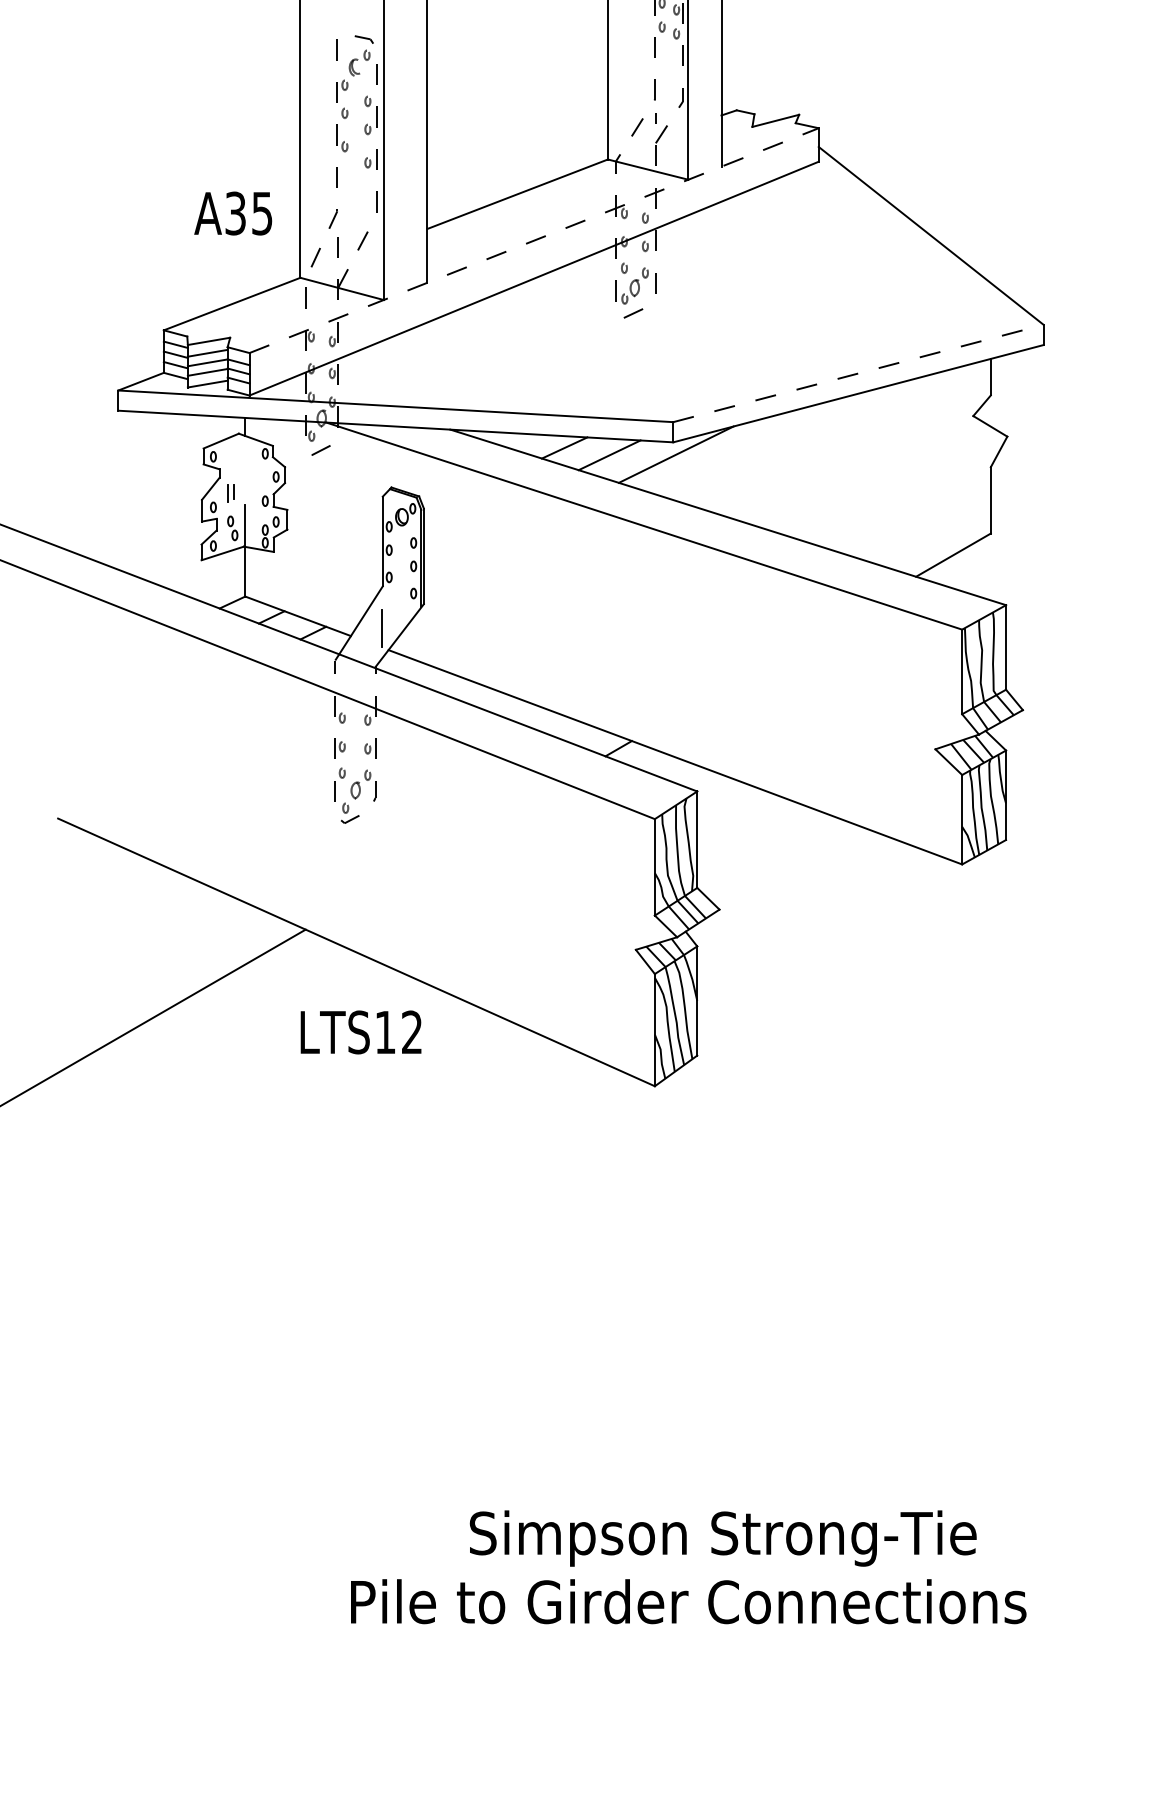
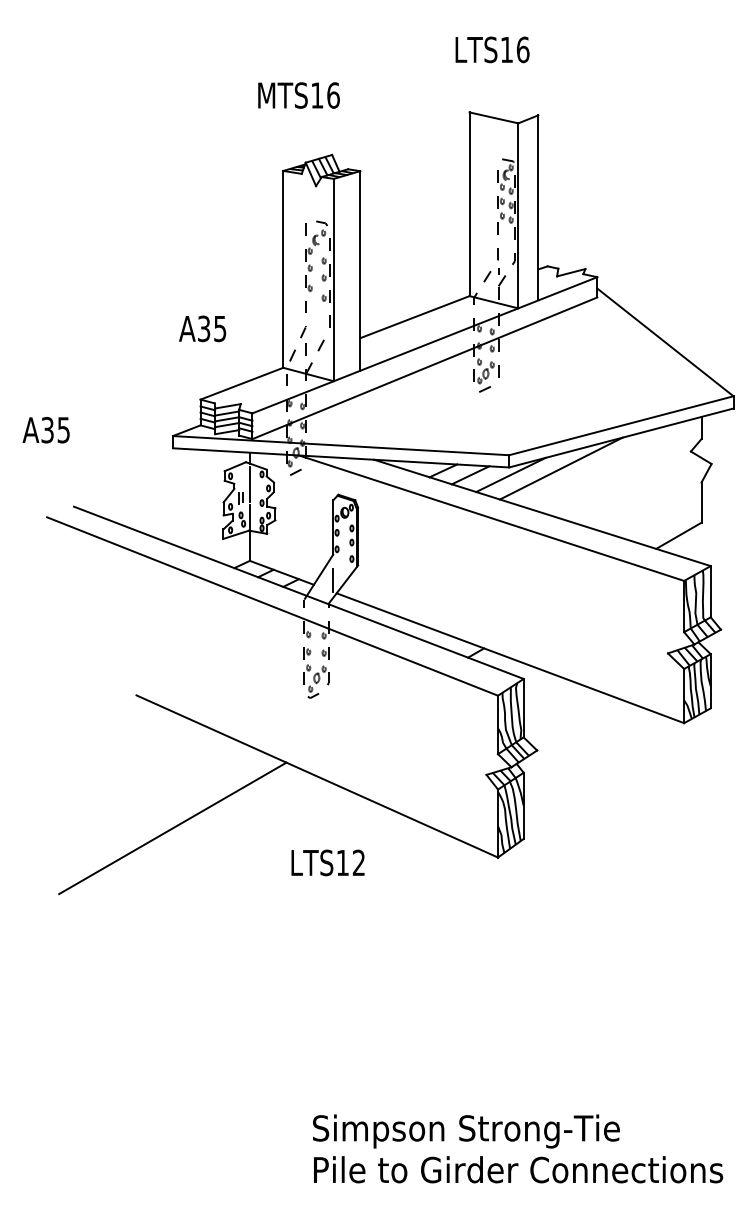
text: (233, 212) -> (202, 328), moved
line: (535, 240) -> (425, 345), dashed -> solid
line: (858, 373) -> (621, 425), dashed -> solid
line: (758, 444) -> (560, 468), added
line: (244, 470) -> (249, 484), added
text: (360, 1031) -> (327, 862), moved
text: (723, 1538) -> (466, 1131), moved

